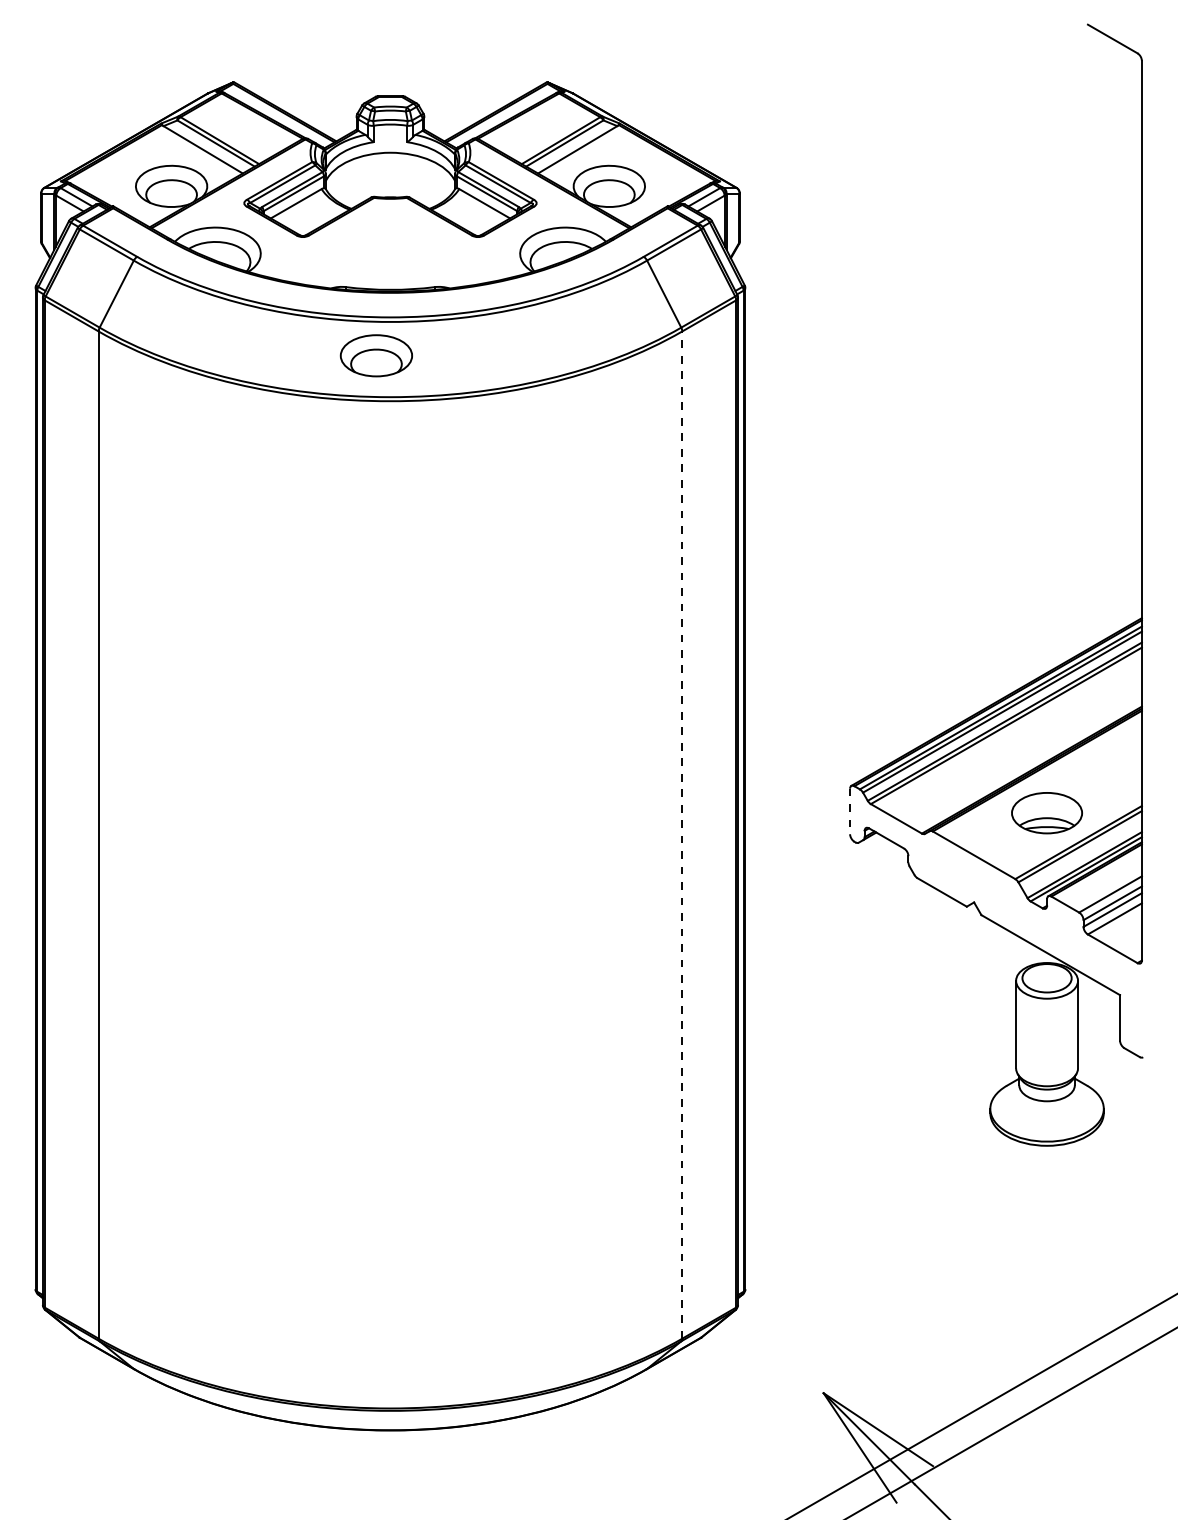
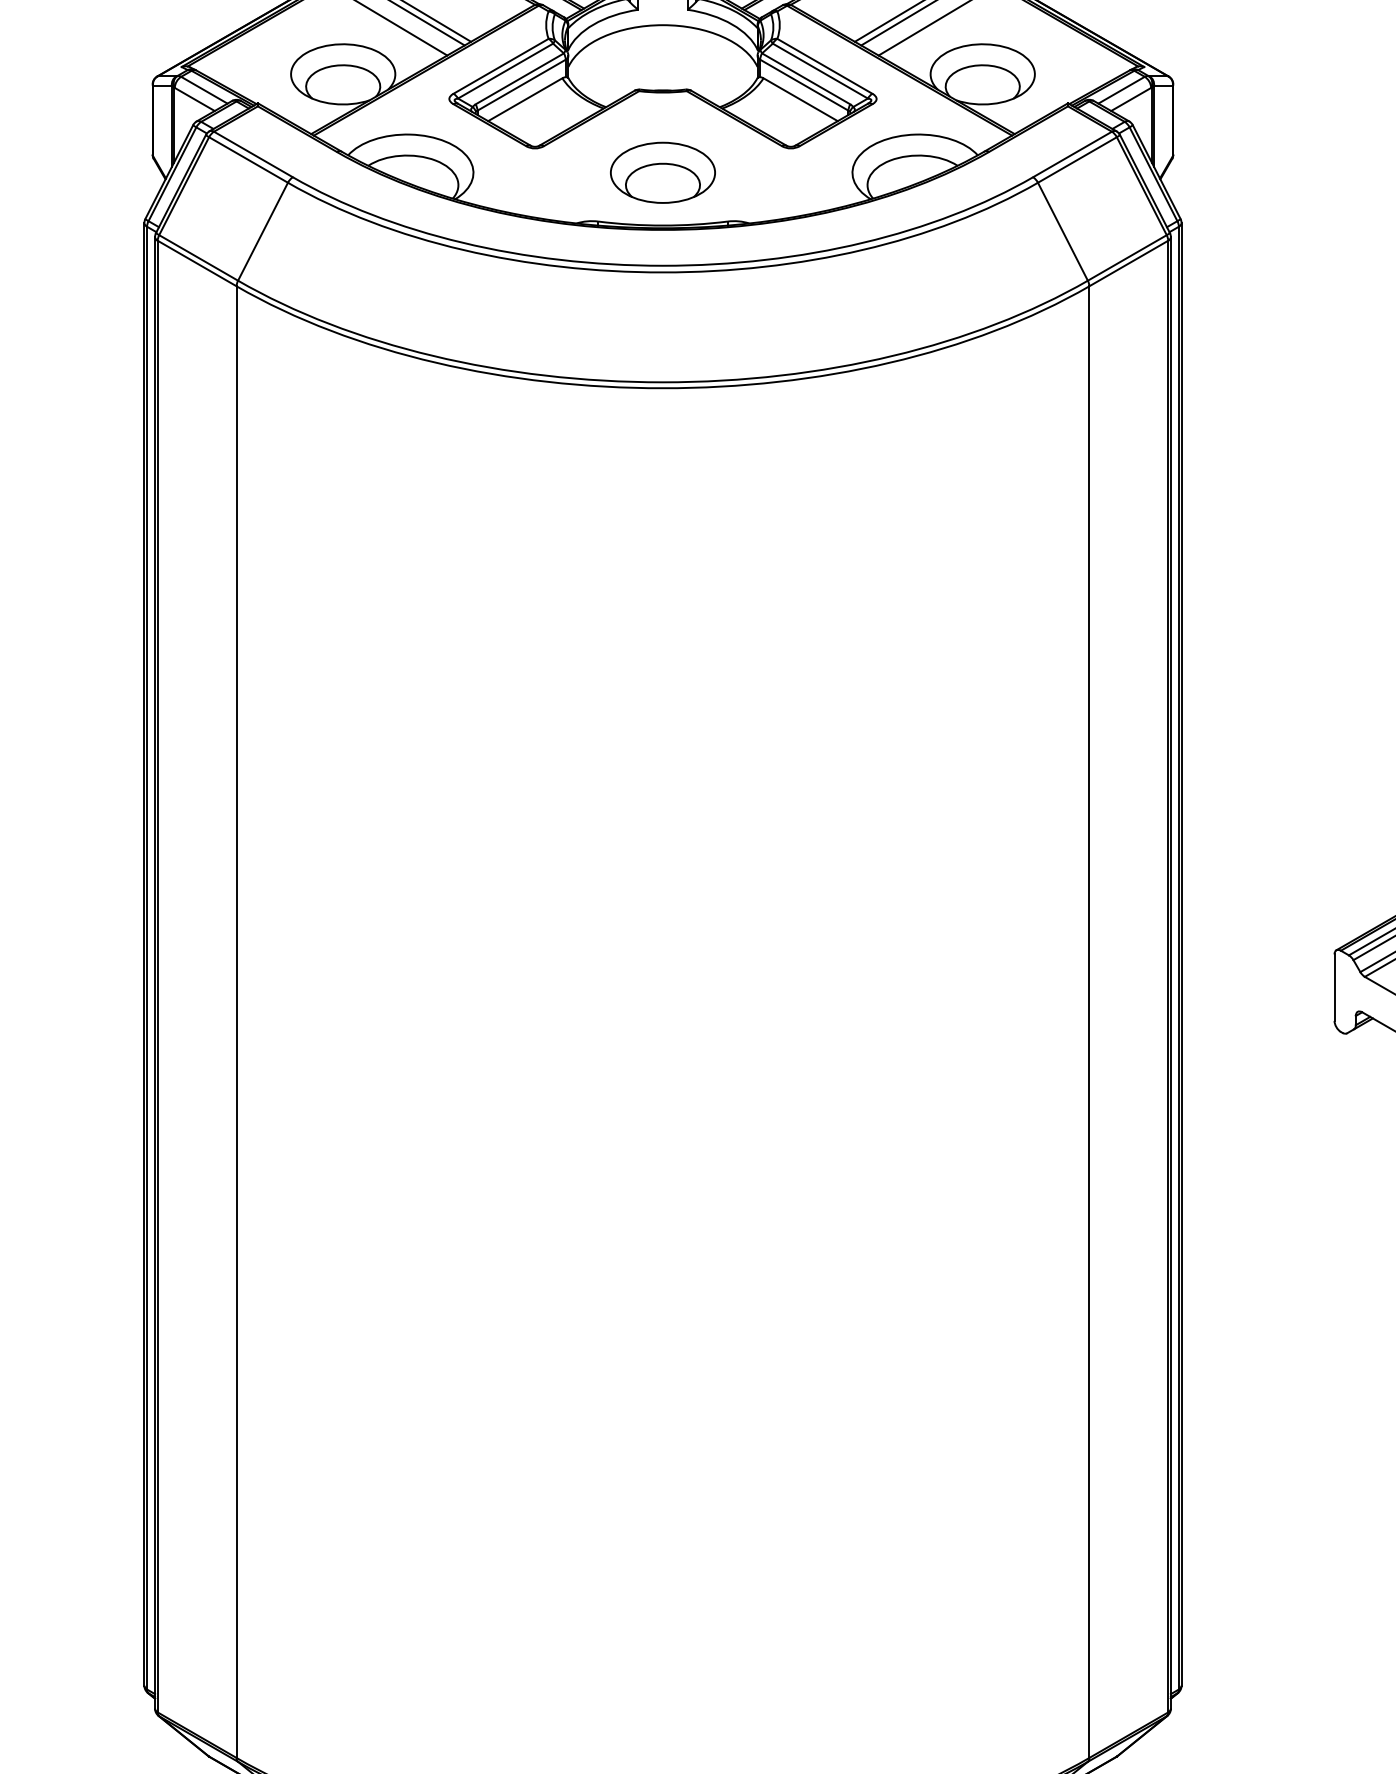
part: (375, 355) -> (661, 172), moved
line: (850, 811) -> (1335, 987), dashed -> solid
line: (682, 835) -> (1089, 1022), dashed -> solid

